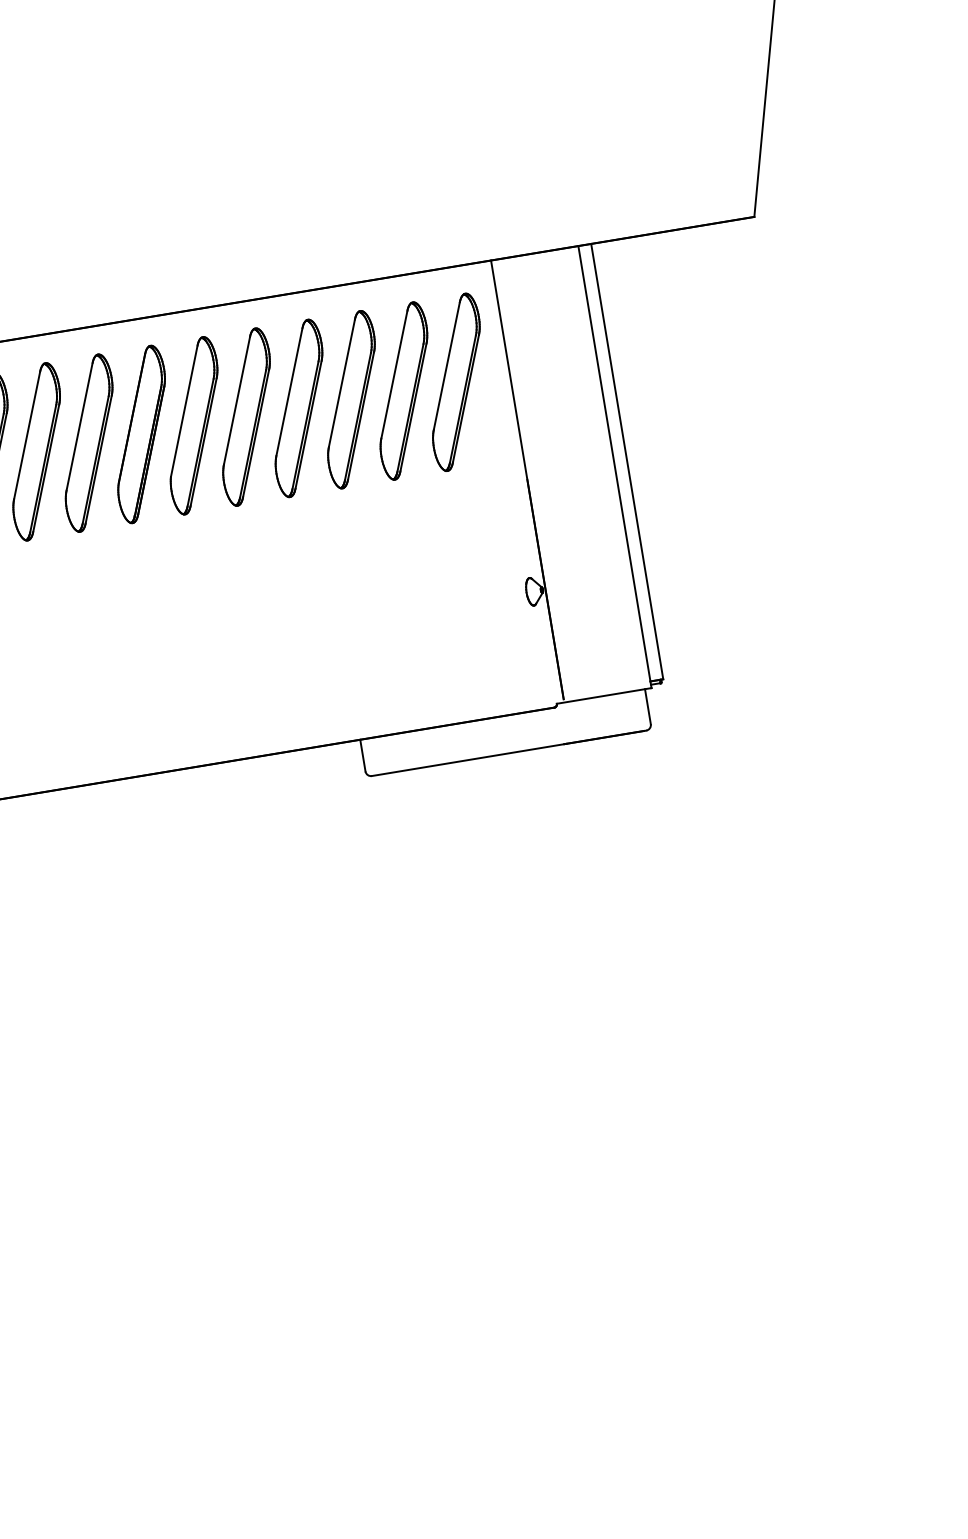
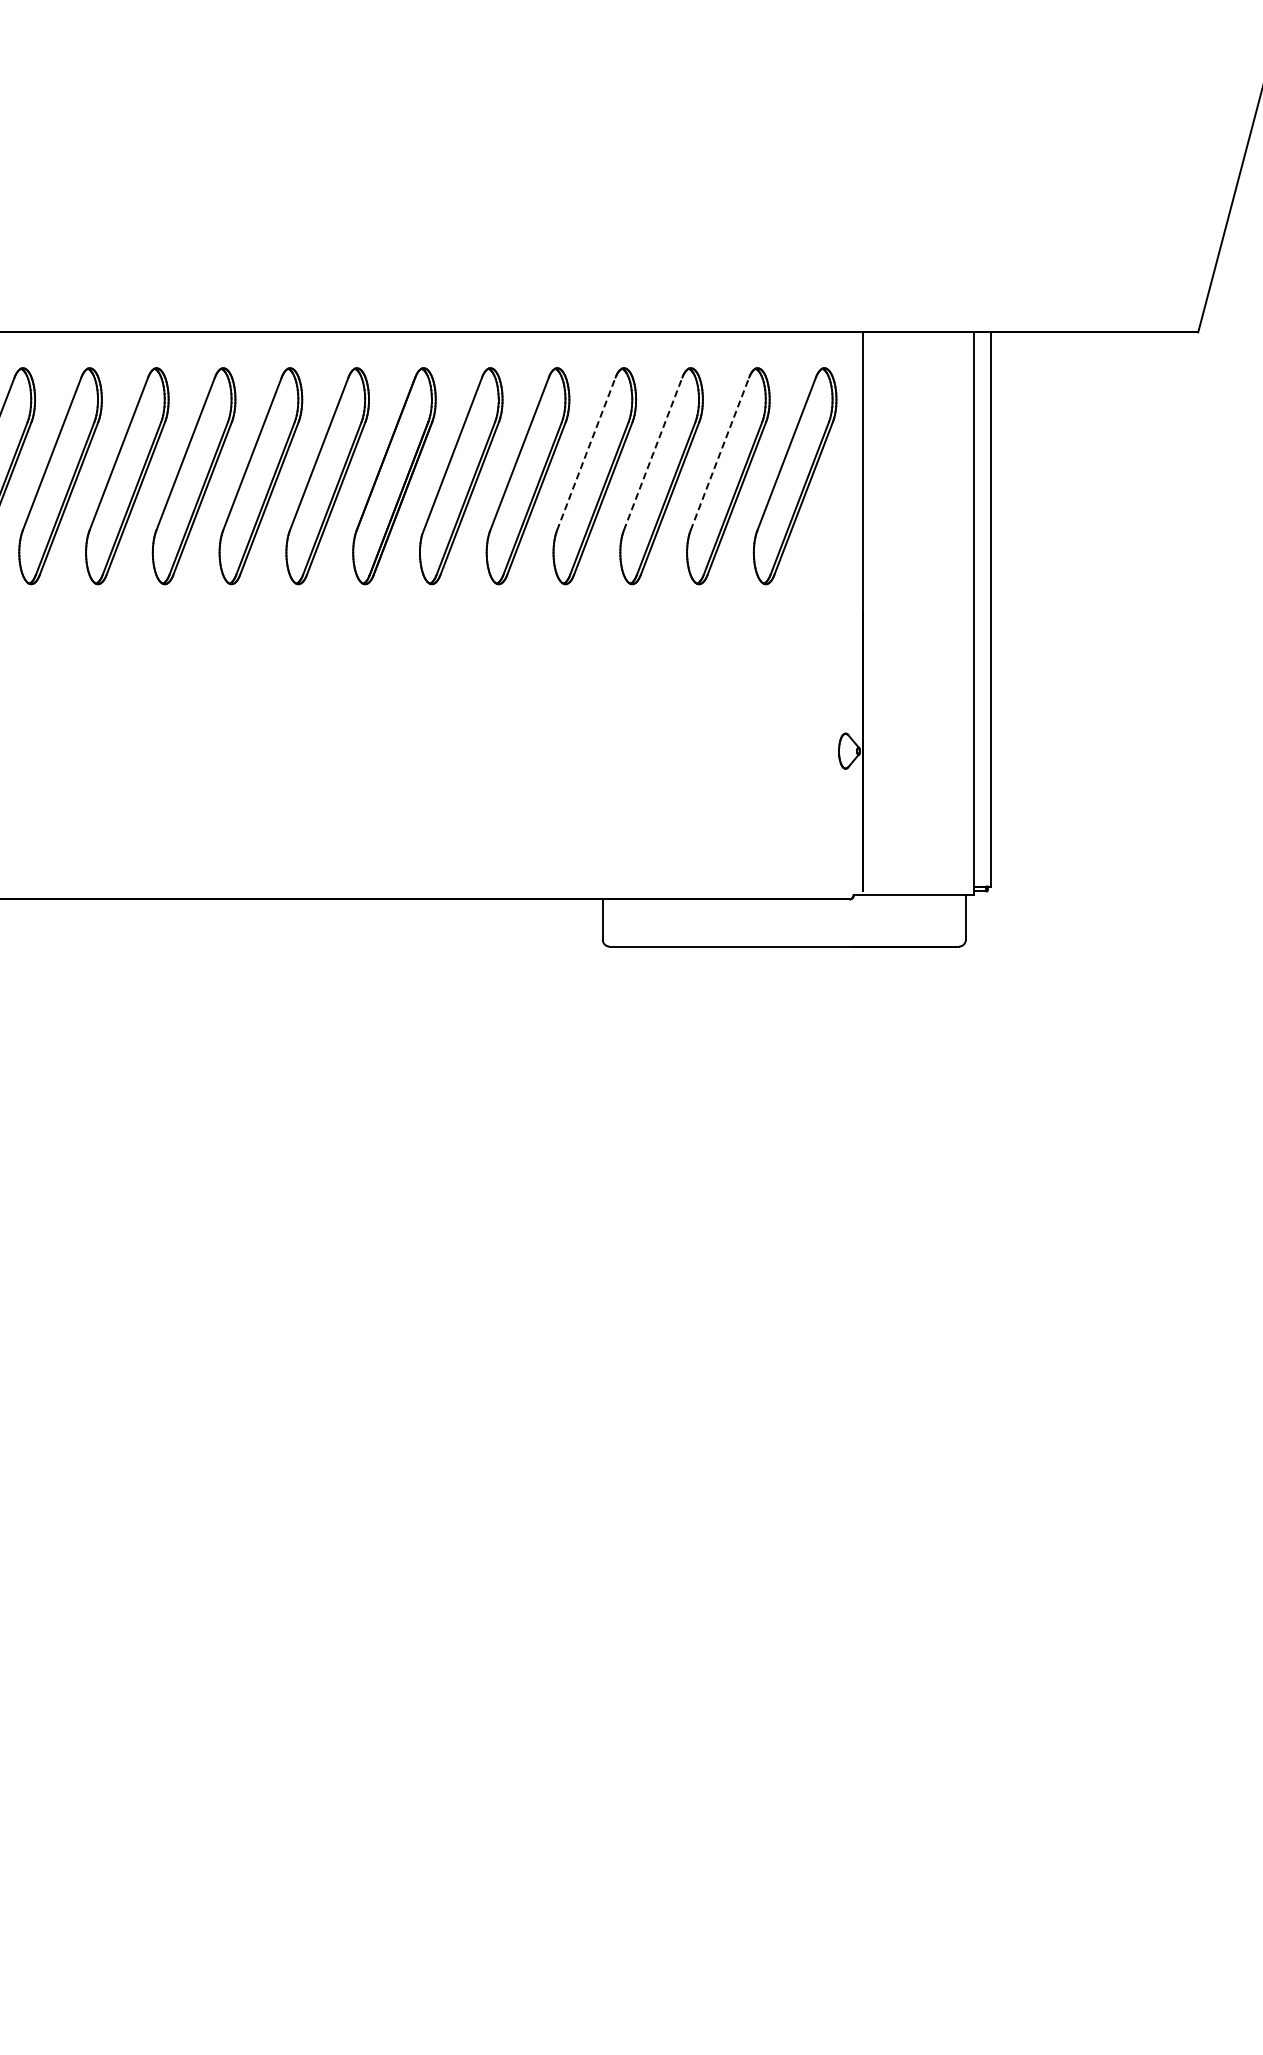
line: (394, 375) -> (719, 454), solid -> dashed
line: (342, 383) -> (653, 454), solid -> dashed
line: (289, 392) -> (586, 454), solid -> dashed

